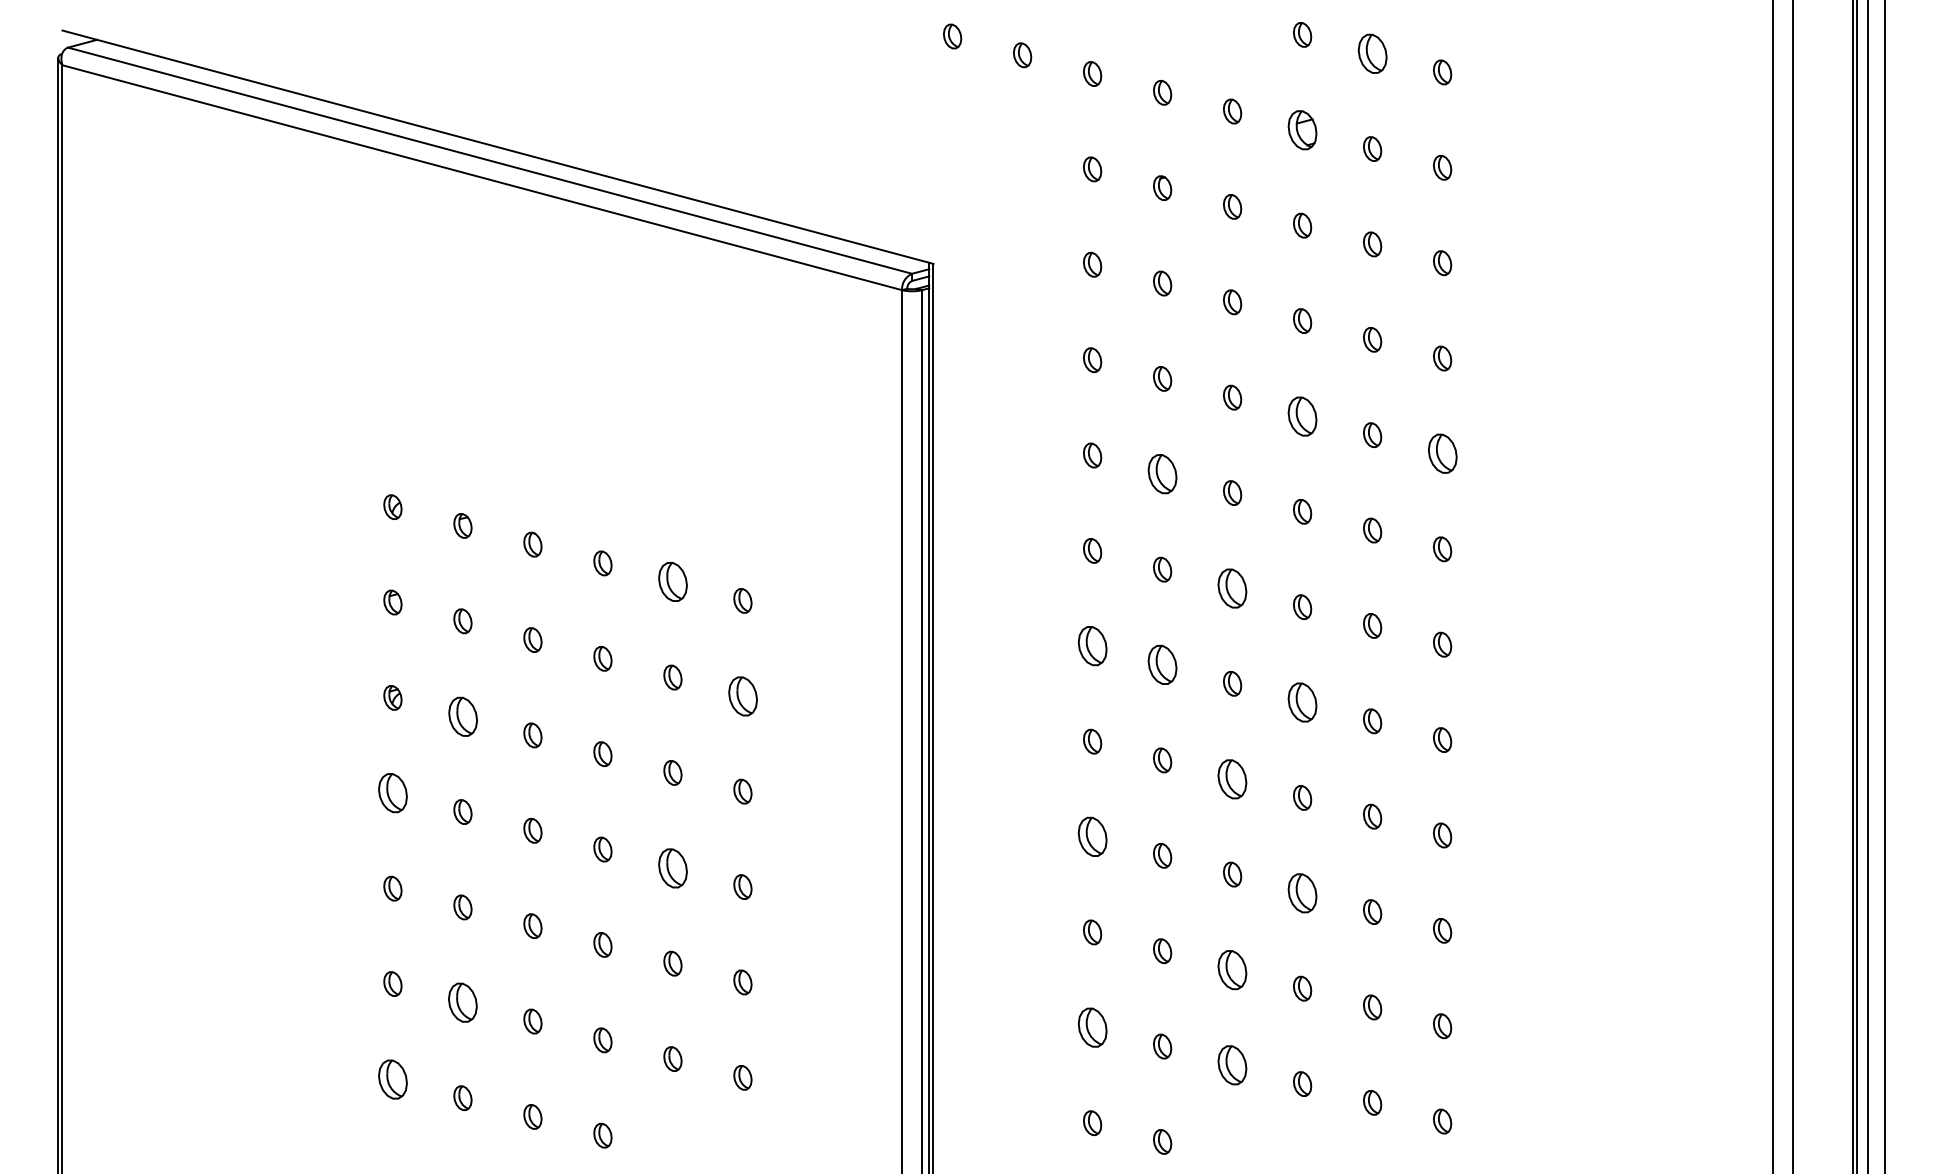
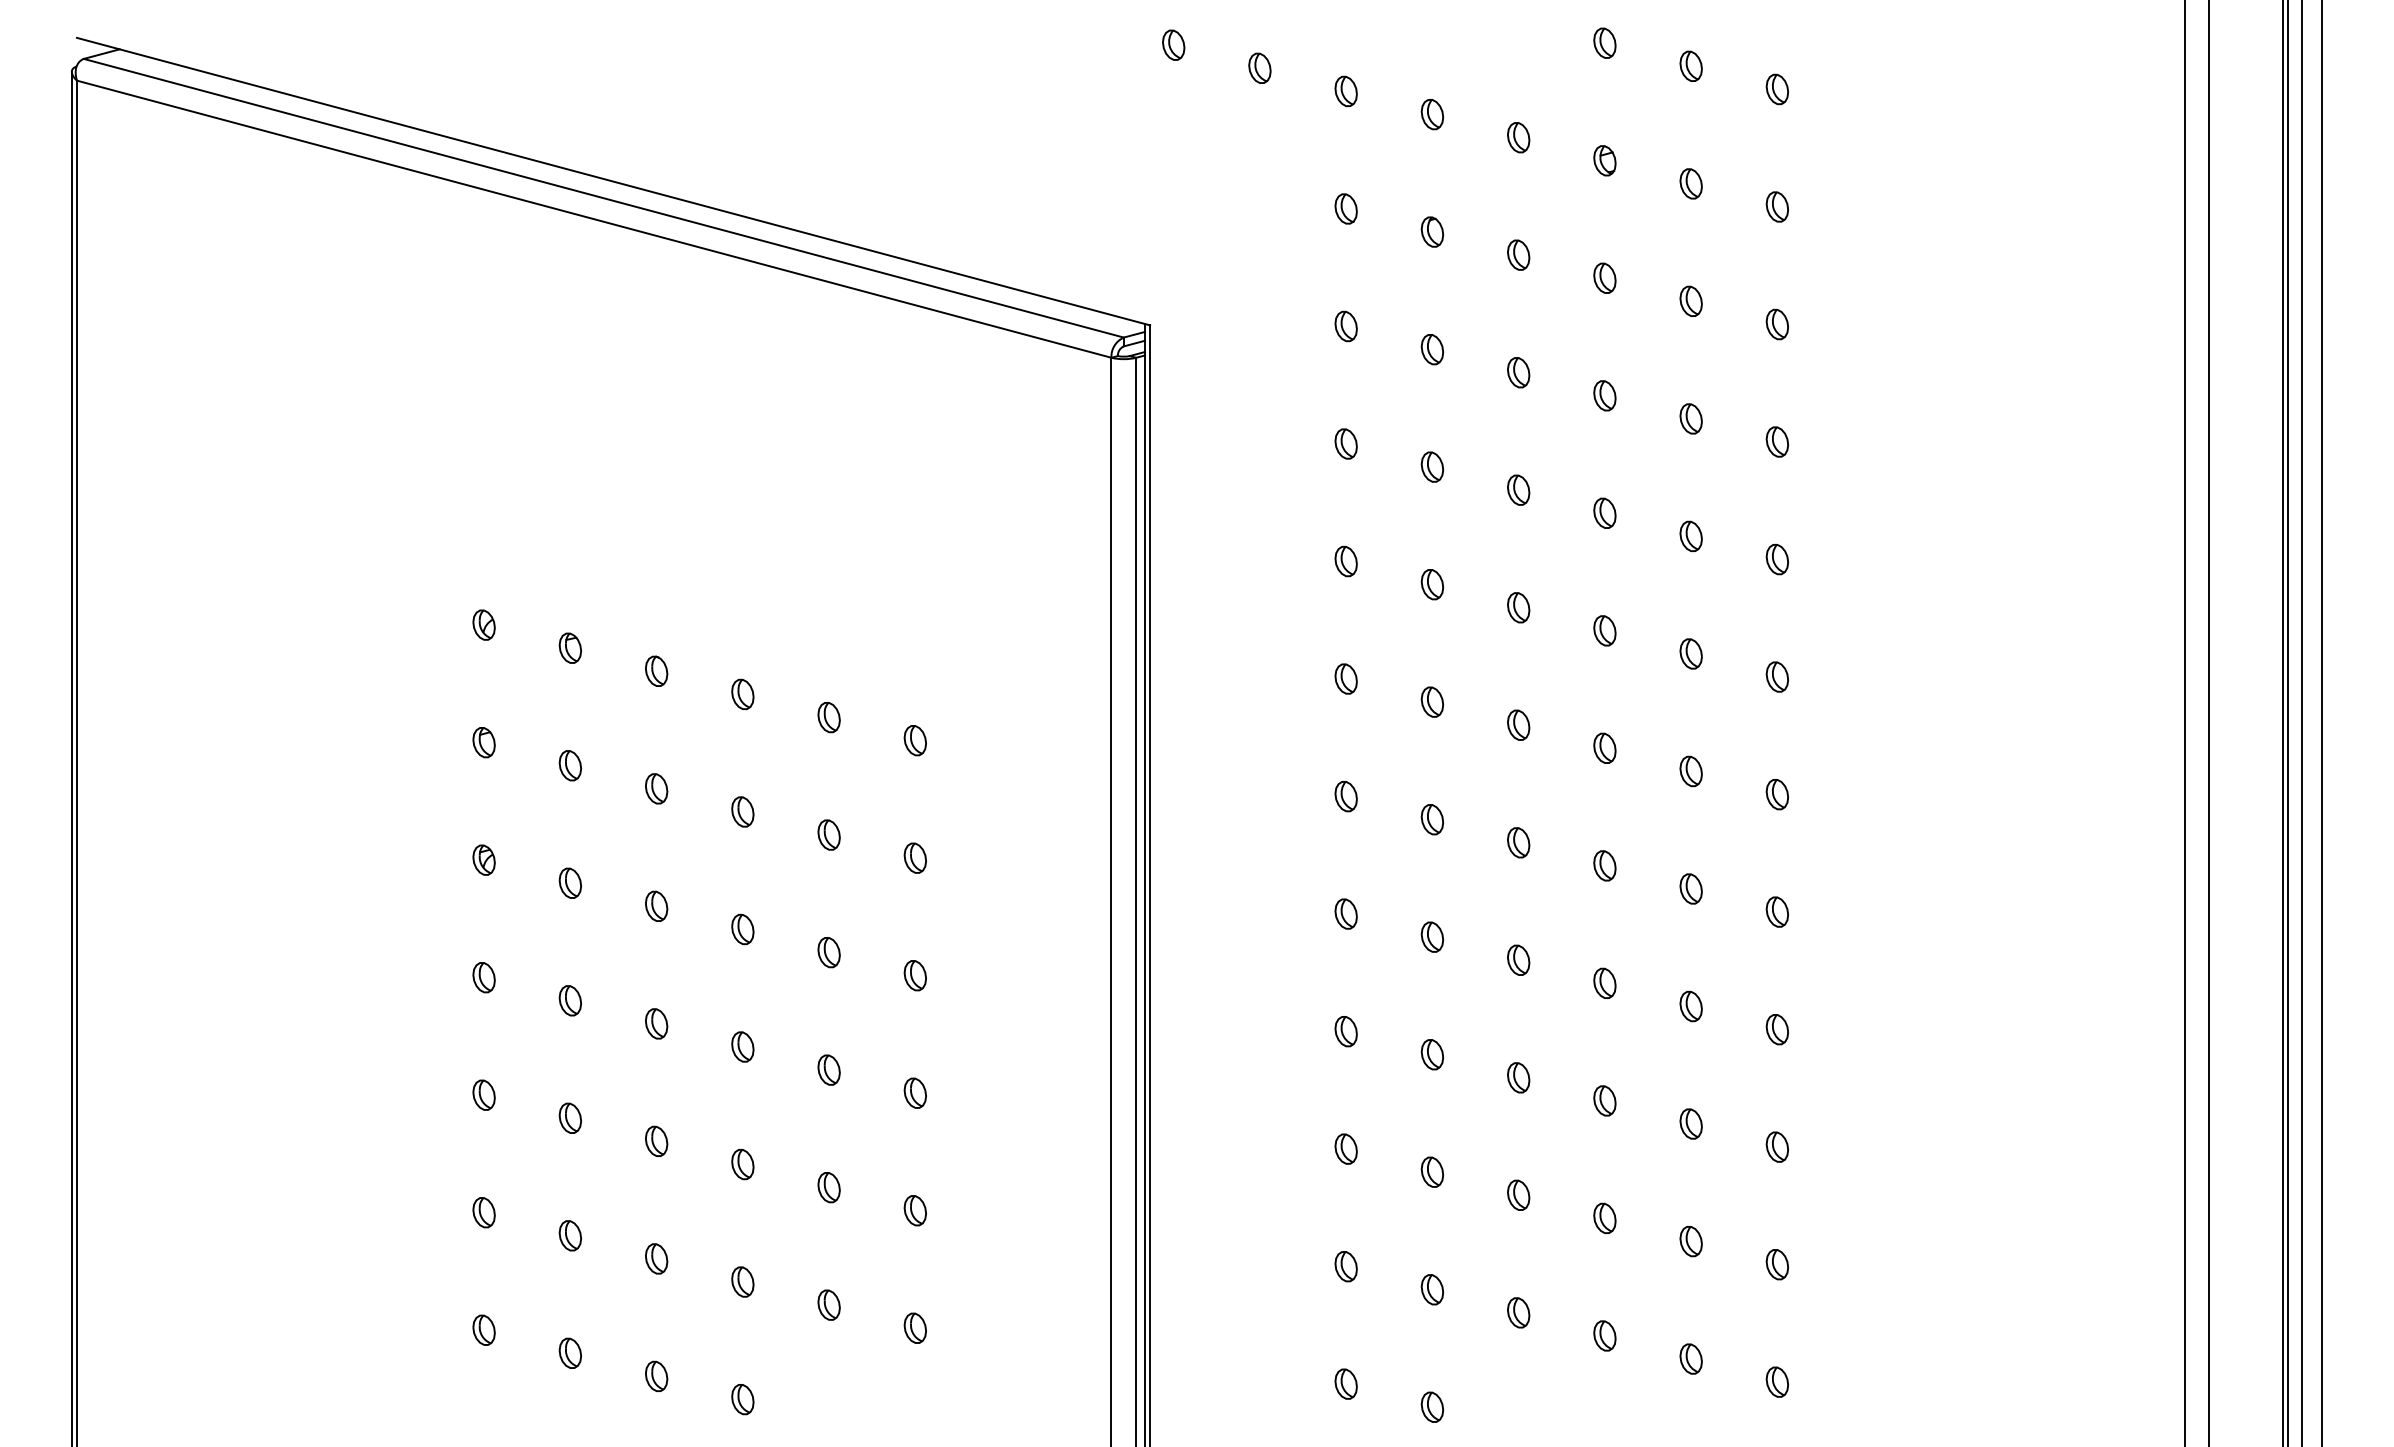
part: (1372, 52) -> (1690, 65), size x0.62
part: (1302, 130) -> (1604, 160), size x0.62
part: (1302, 415) -> (1604, 512), size x0.62
part: (1441, 453) -> (1776, 559), size x0.62
part: (1162, 474) -> (1432, 584), size x0.62
part: (672, 582) -> (828, 717), size x0.62
part: (1232, 587) -> (1518, 724), size x0.62
part: (1092, 646) -> (1345, 796), size x0.62
part: (1162, 664) -> (1432, 819), size x0.62
part: (742, 695) -> (914, 857), size x0.62
part: (1302, 702) -> (1604, 865), size x0.62
part: (462, 716) -> (569, 882), size x0.62
part: (1232, 778) -> (1518, 959), size x0.62
part: (392, 793) -> (483, 977), size x0.62
part: (1092, 836) -> (1345, 1031), size x0.62
part: (672, 867) -> (828, 1069), size x0.62
part: (1302, 892) -> (1604, 1100), size x0.62
part: (1232, 969) -> (1518, 1194), size x0.62
part: (463, 1002) -> (570, 1235), size x0.62
part: (1092, 1027) -> (1345, 1266), size x0.62
part: (1232, 1065) -> (1518, 1312), size x0.62
part: (392, 1078) -> (483, 1329), size x0.62

